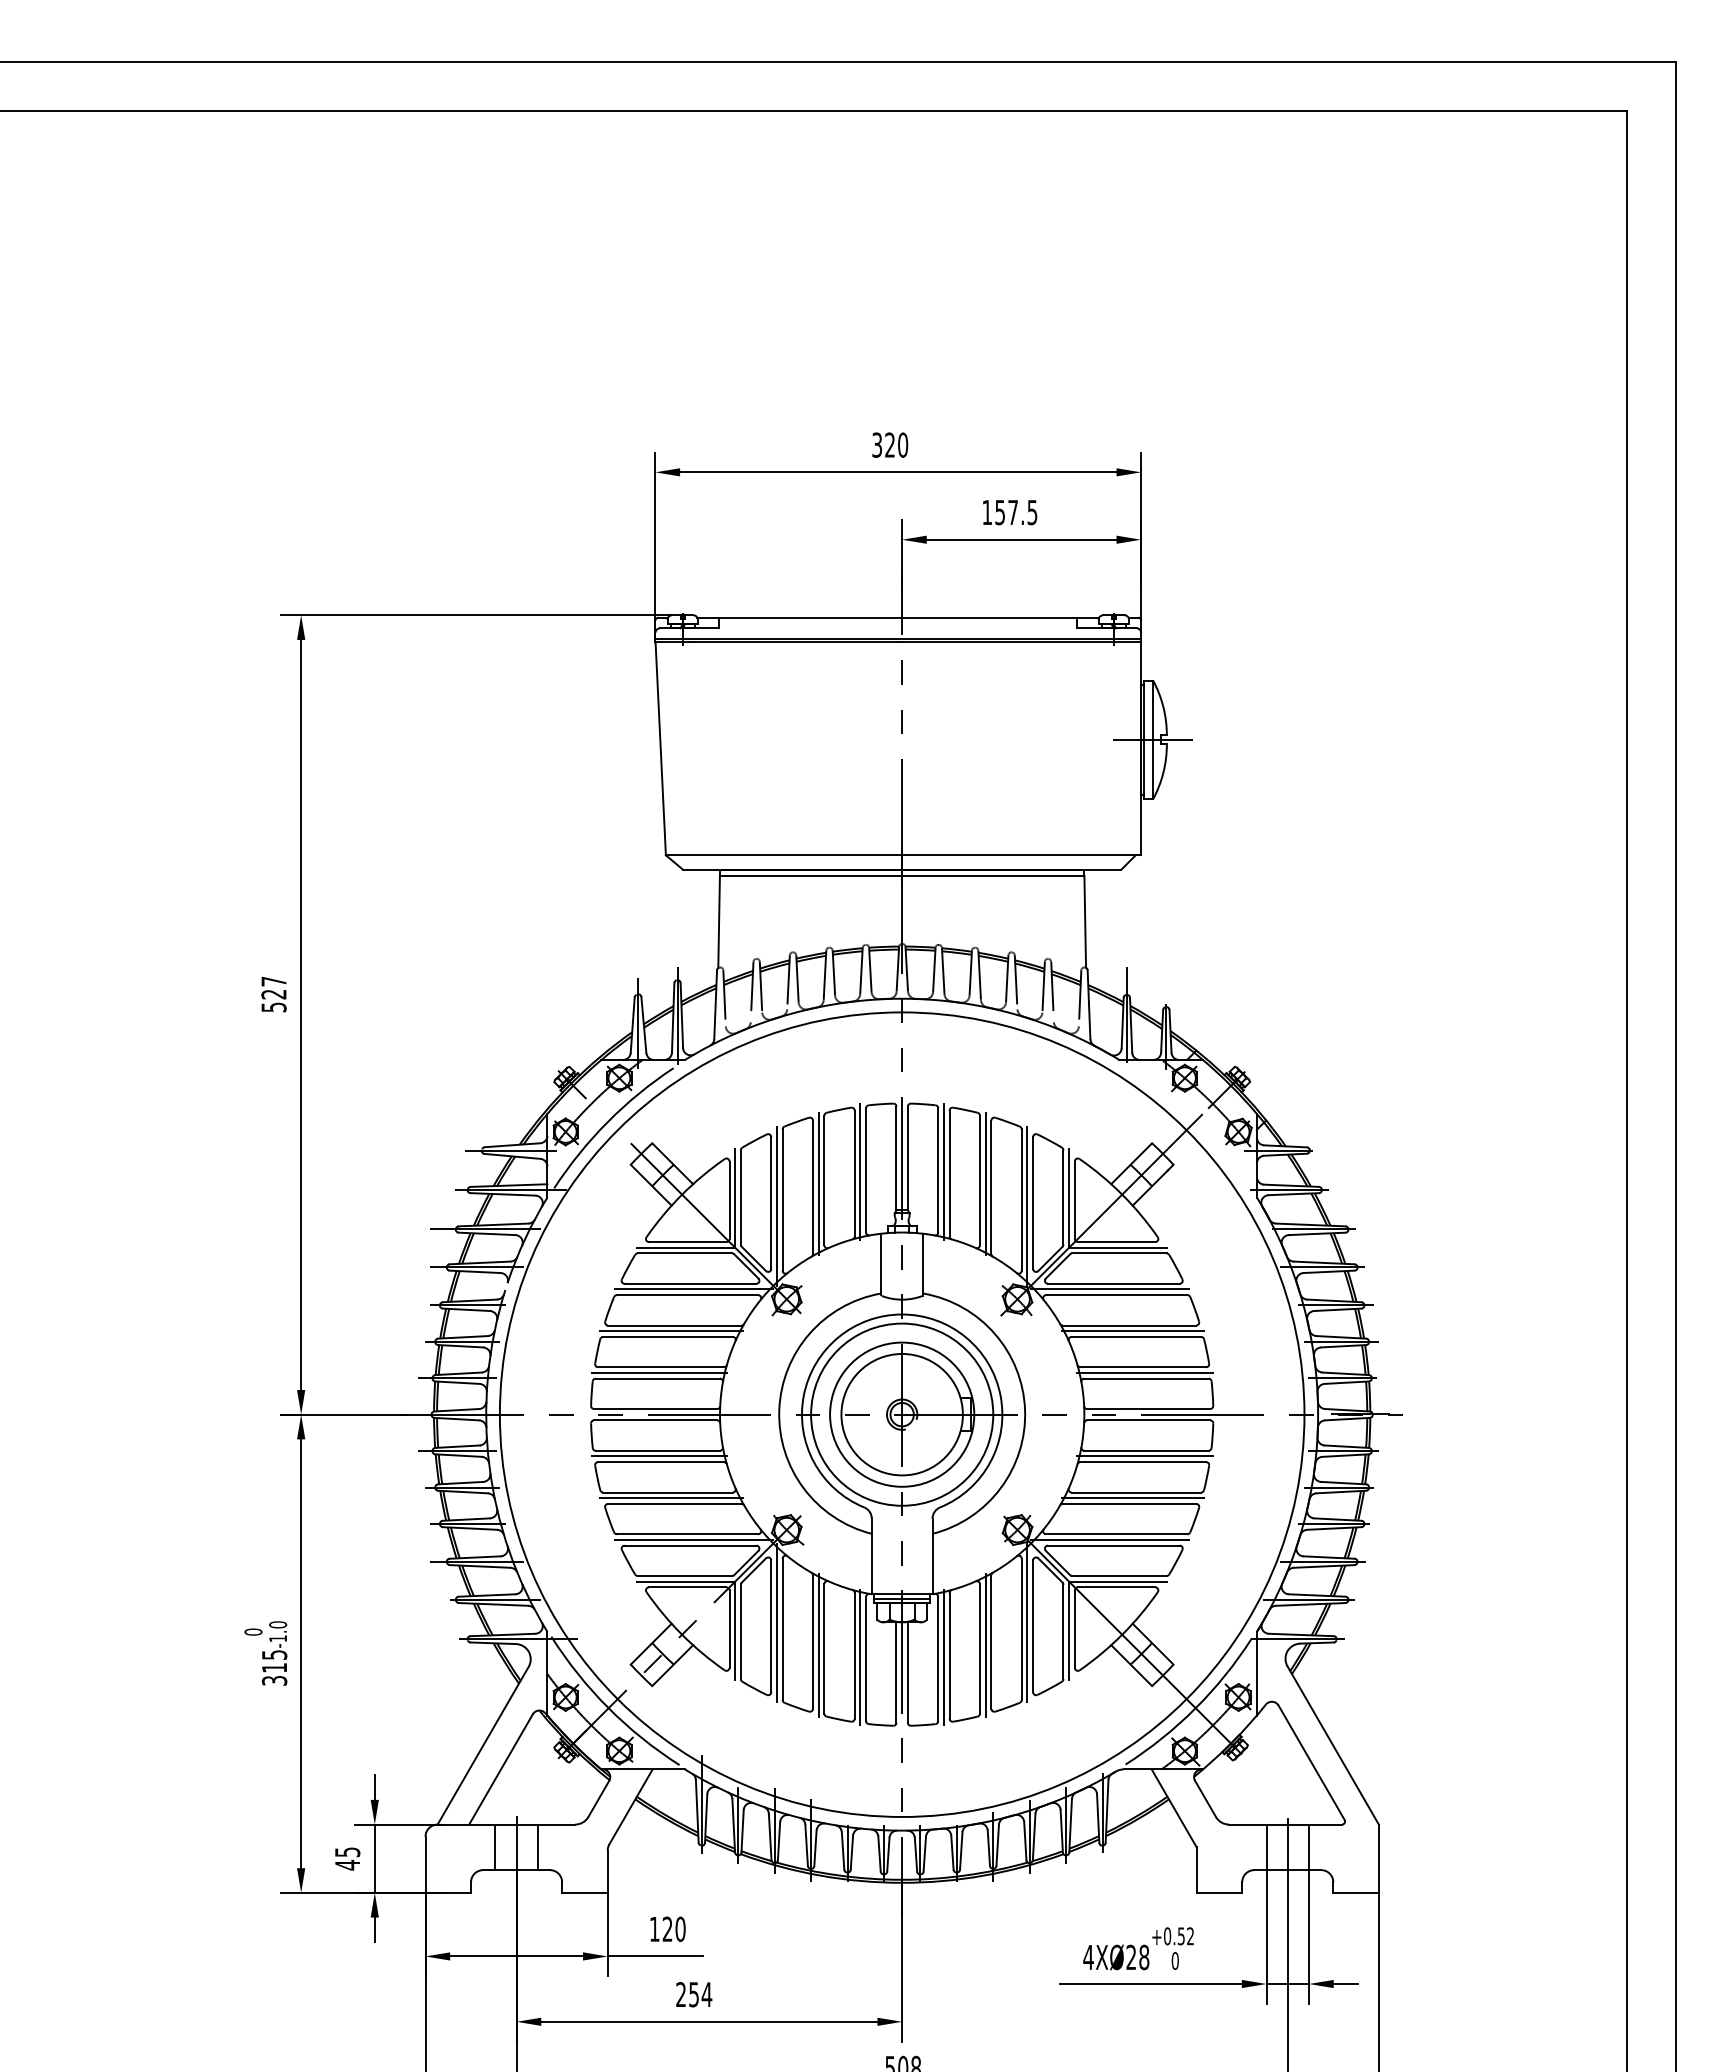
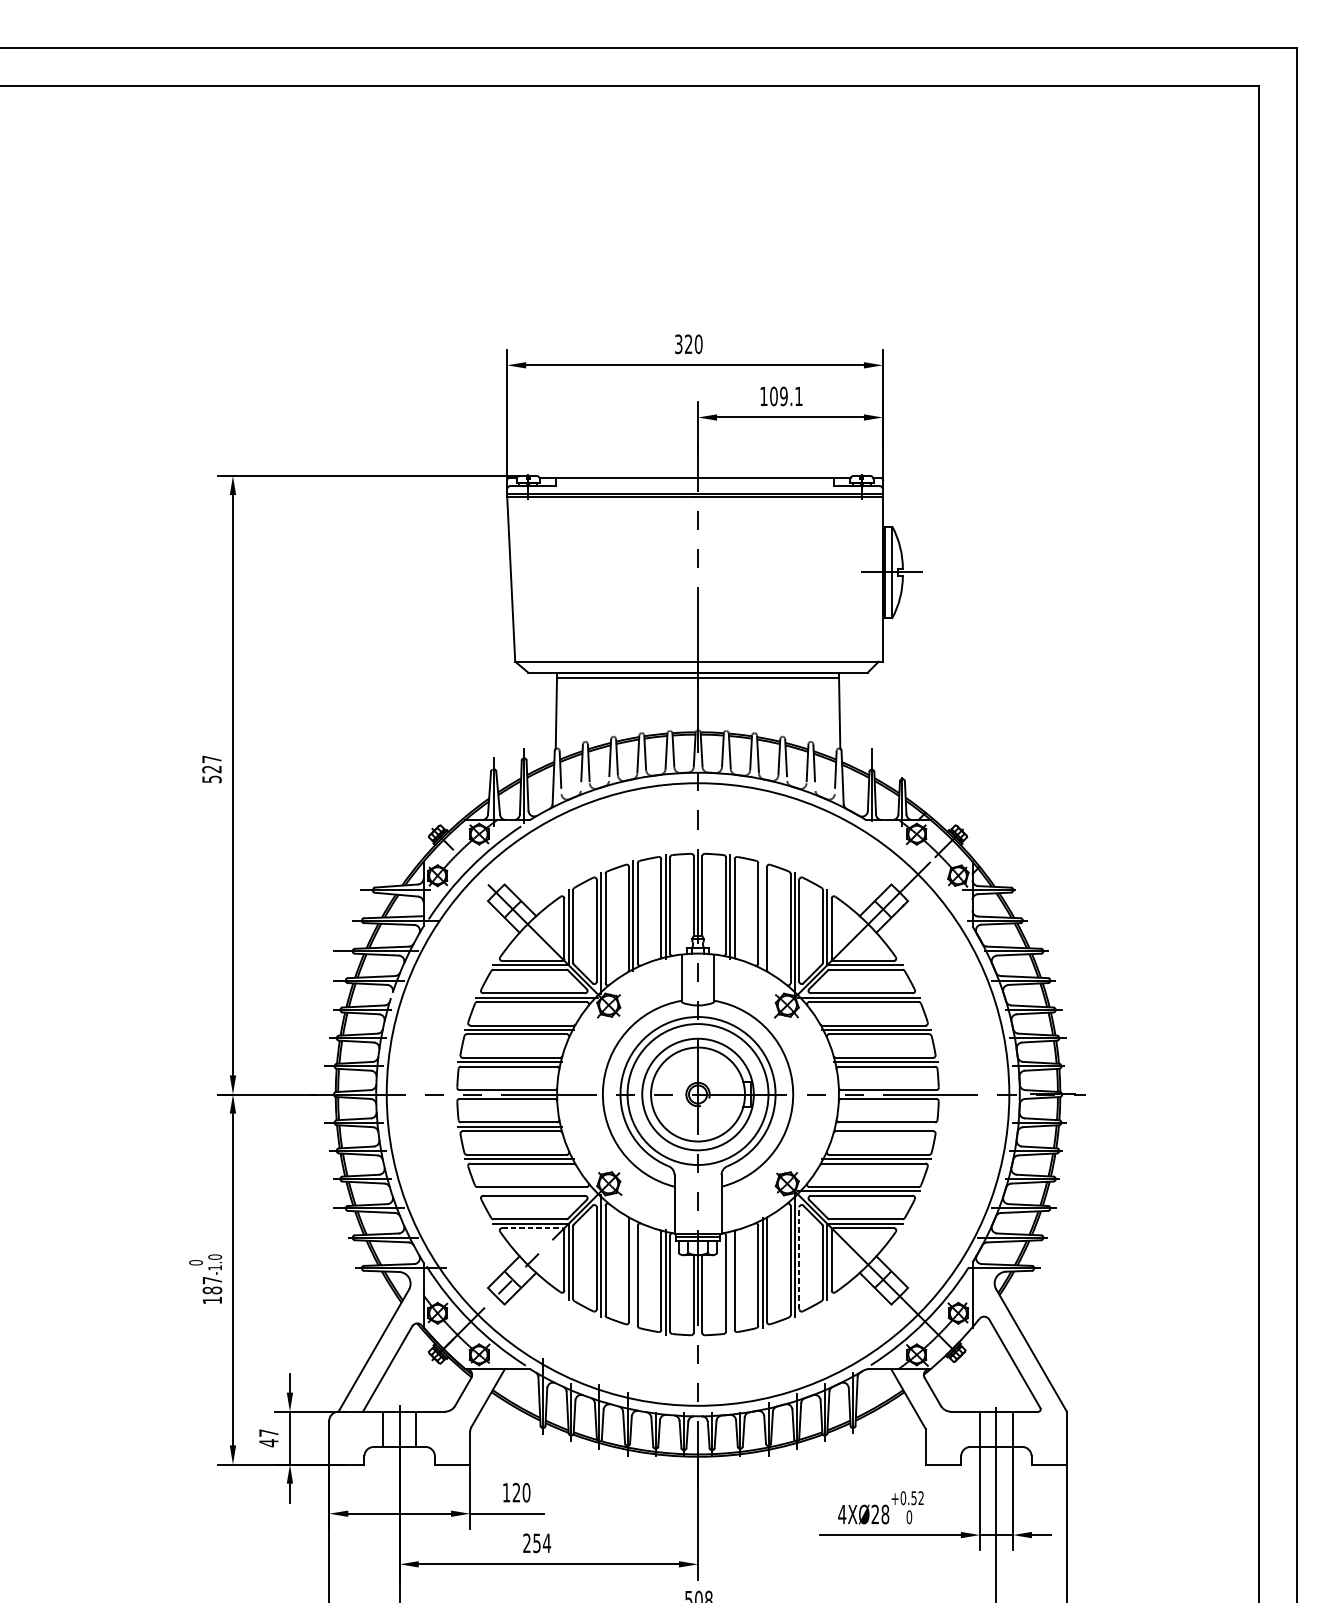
text: (1016, 512) -> (786, 396), 157.5 -> 109.1
line: (985, 1183) -> (762, 915), removed
line: (1144, 1456) -> (885, 1126), removed
line: (693, 1539) -> (536, 1191), removed
line: (687, 1587) -> (531, 1228), solid -> dashed
line: (1033, 1626) -> (799, 1258), solid -> dashed
line: (818, 1645) -> (633, 1273), removed
line: (943, 1657) -> (730, 1282), removed
text: (274, 1667) -> (212, 1290), 315 -> 187
text: (347, 1852) -> (268, 1433), 45 -> 47

